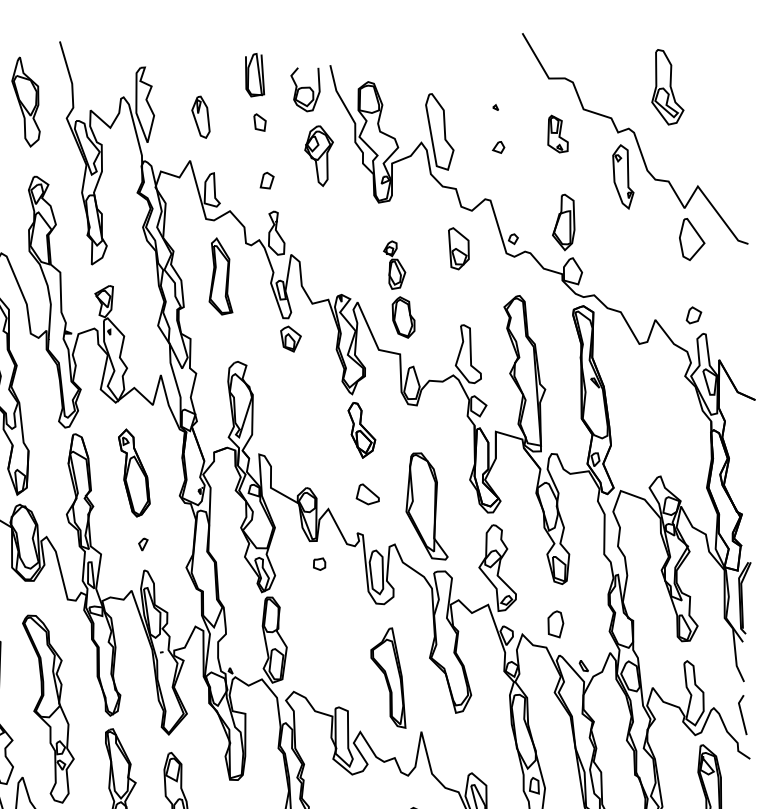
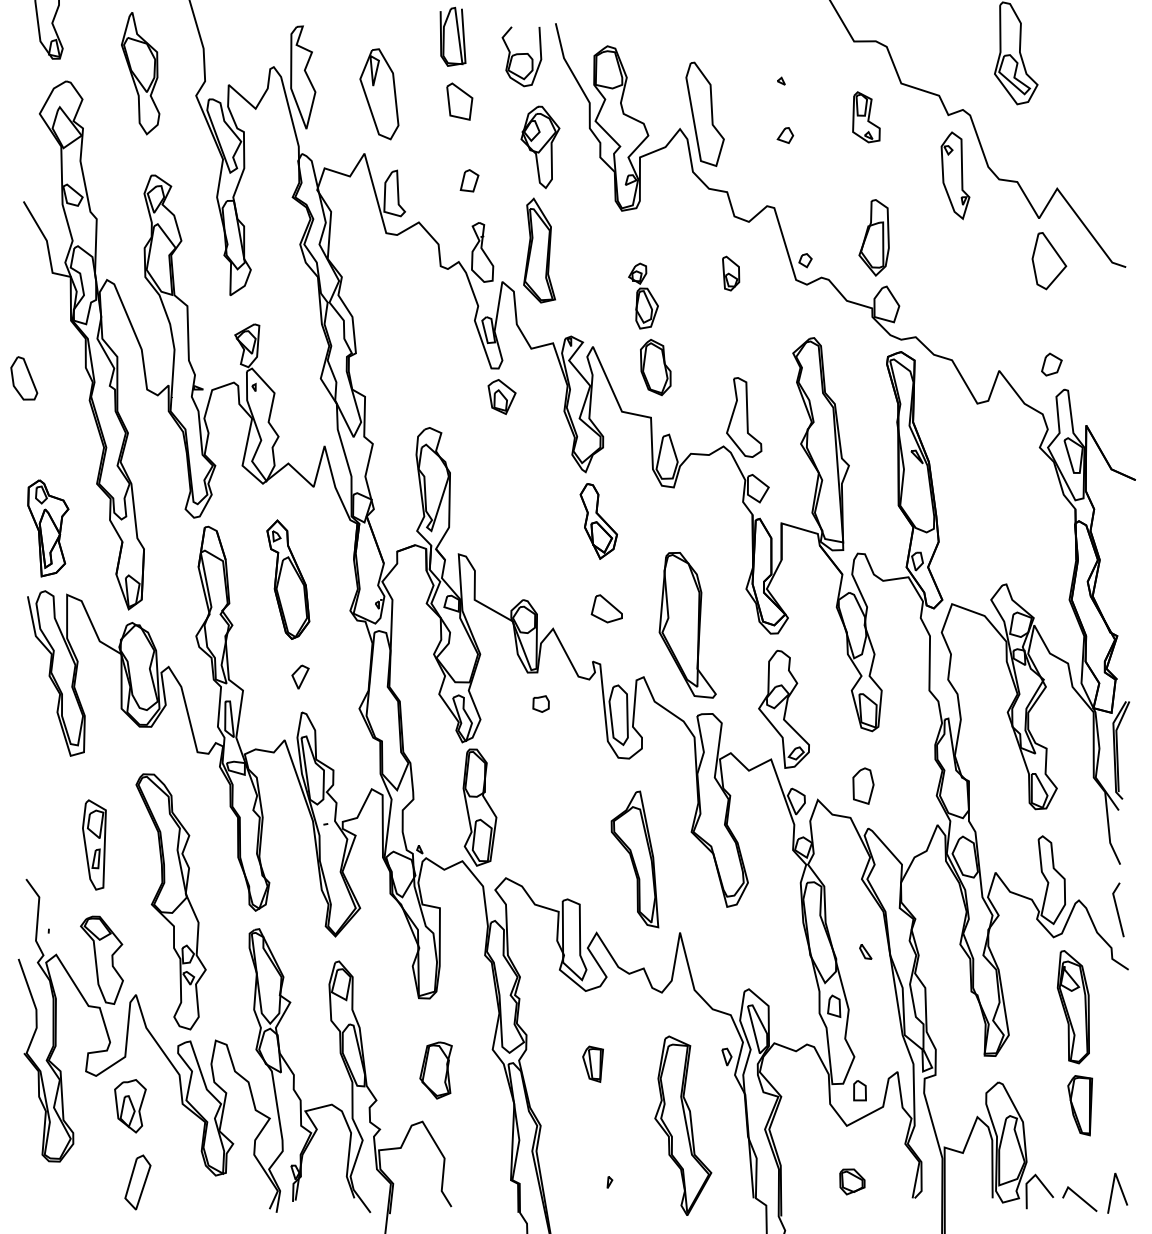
part: (200, 117) -> (378, 94), size x1.6
part: (259, 122) -> (459, 101), size x1.6
part: (458, 248) -> (730, 273), size x0.6
part: (220, 276) -> (539, 250), moved
part: (143, 544) -> (300, 677), size x1.4
part: (583, 665) -> (865, 951), moved

